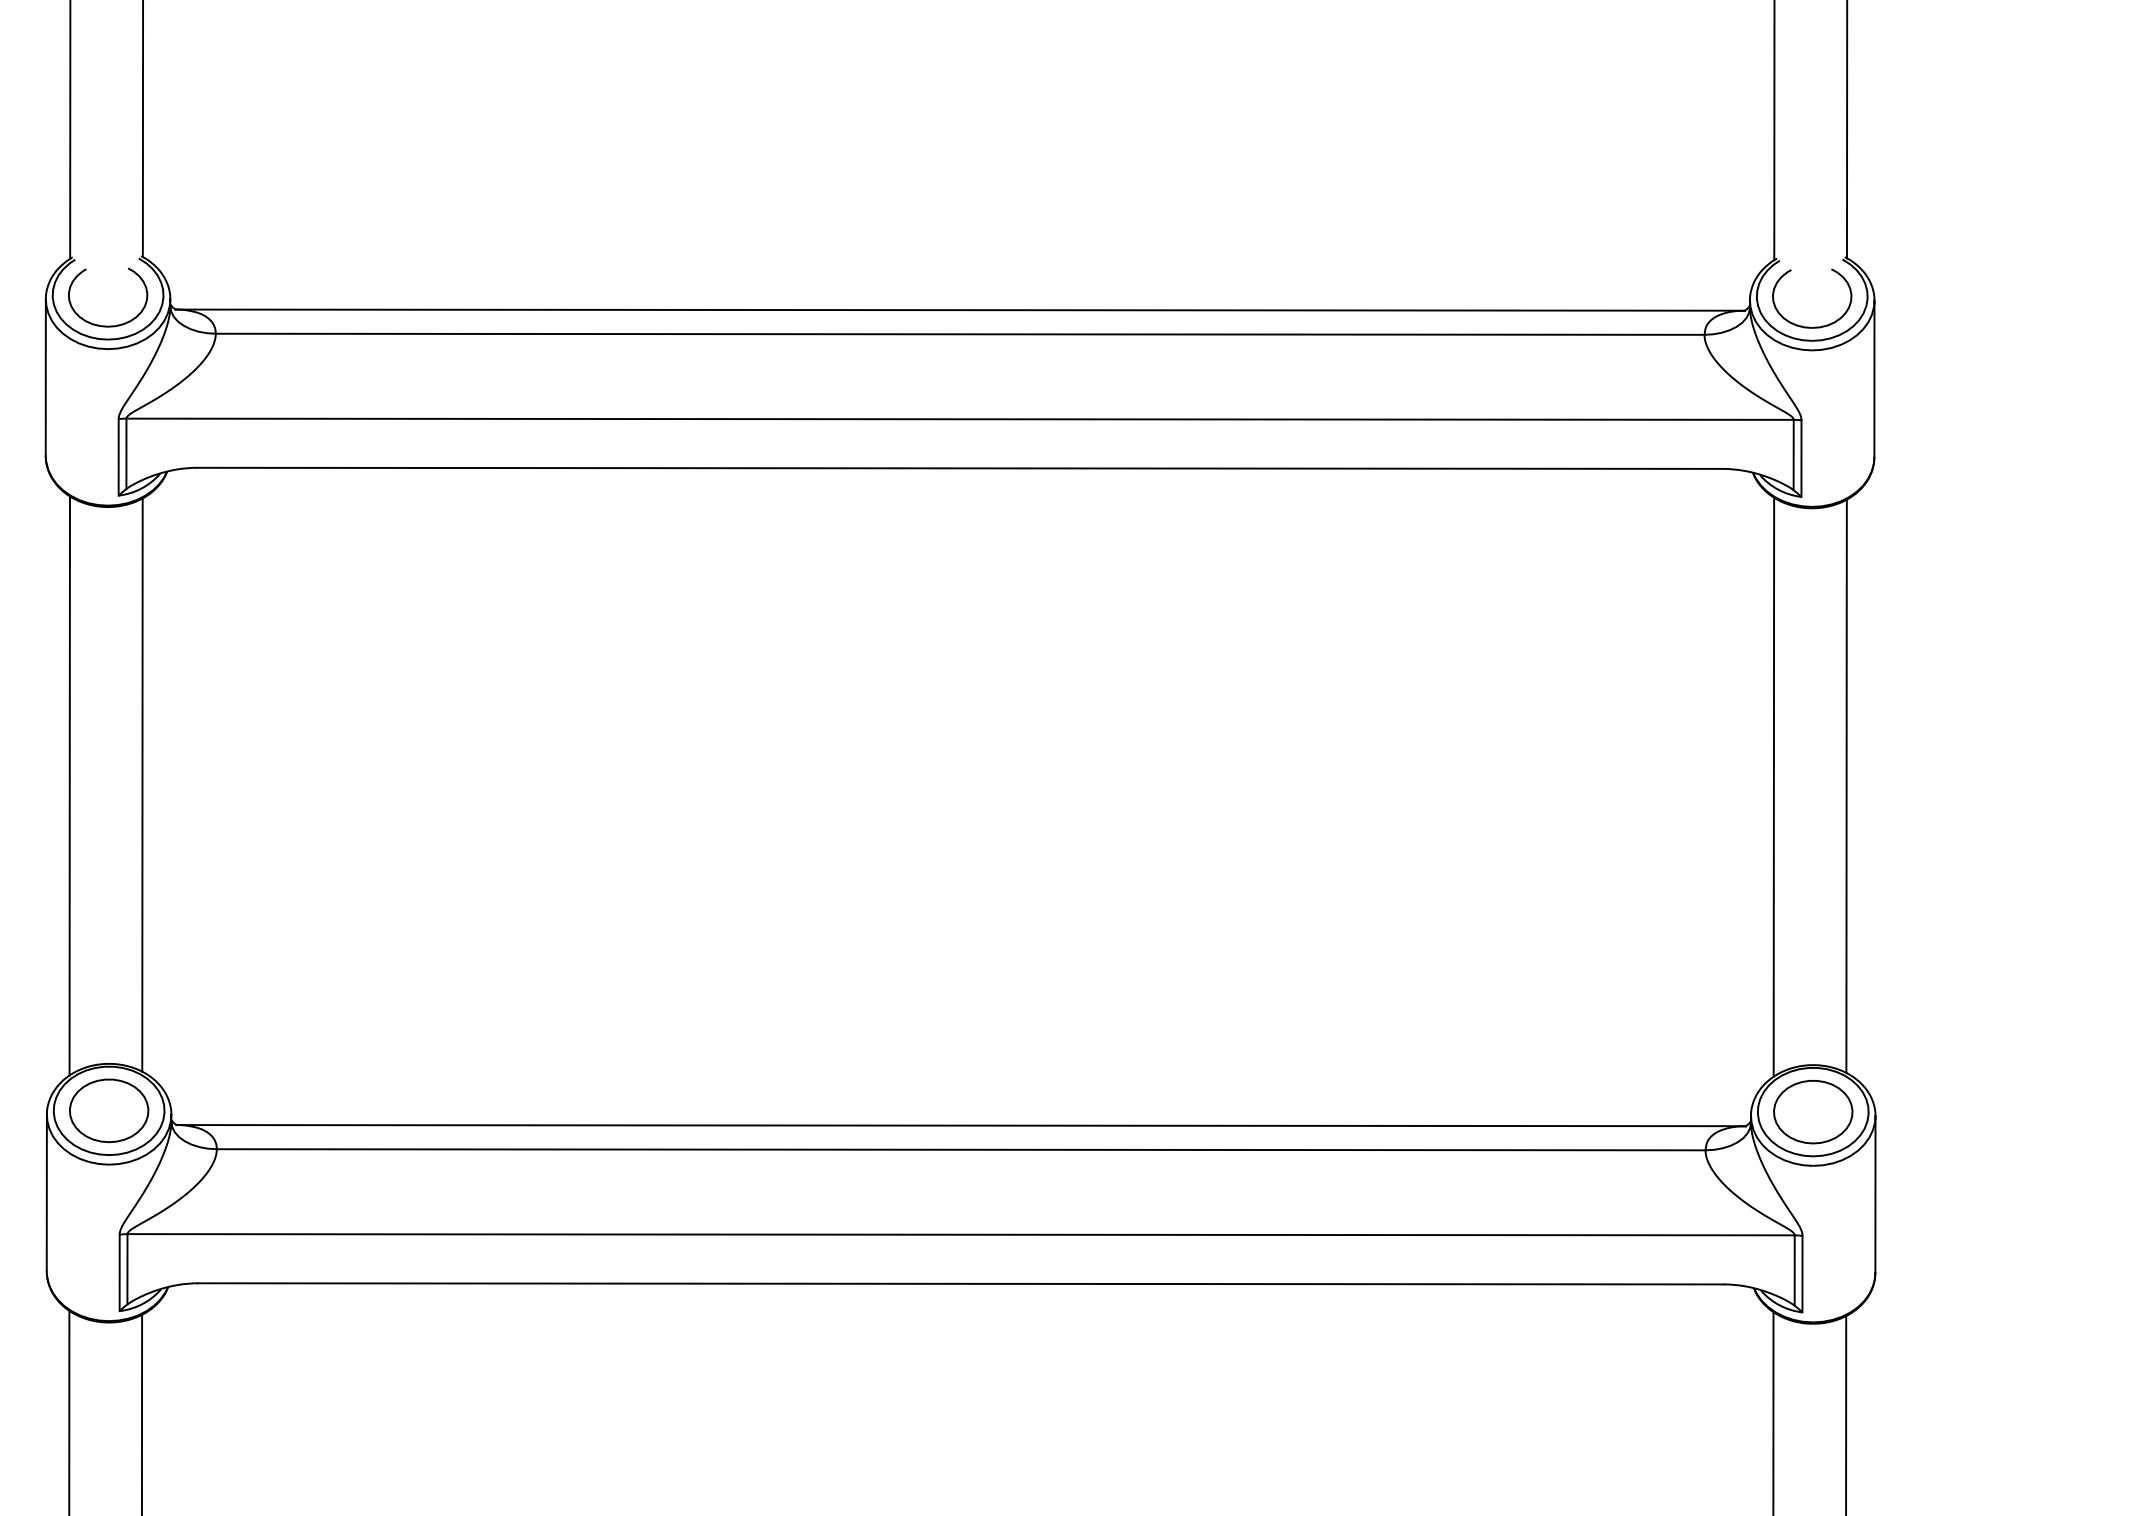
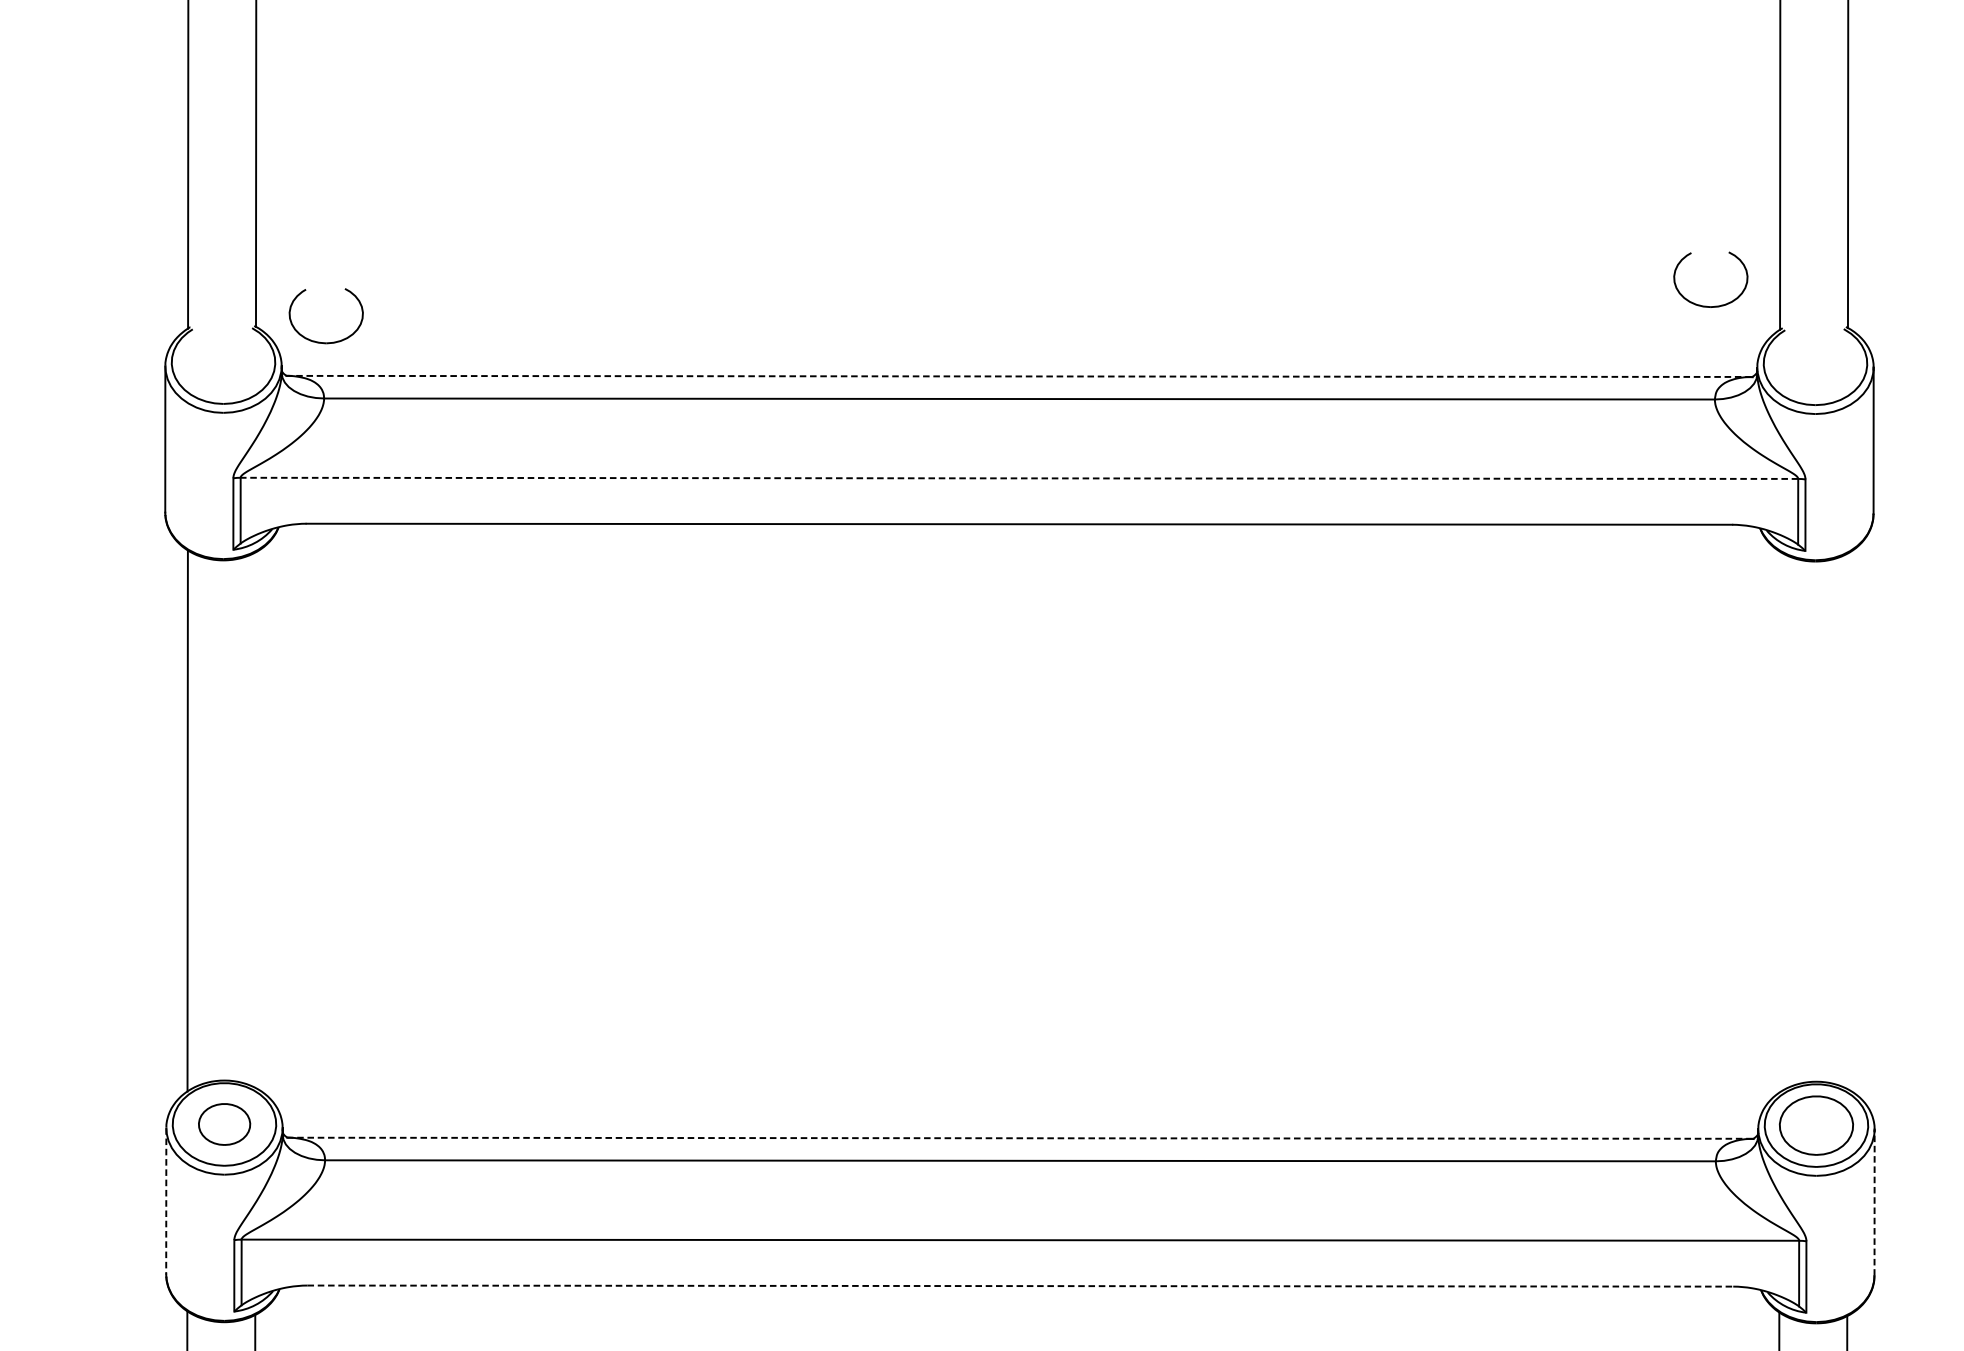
line: (959, 310) -> (1018, 376), solid -> dashed
part: (108, 325) -> (326, 342), moved
part: (1810, 326) -> (1709, 305), moved
line: (960, 419) -> (1019, 478), solid -> dashed
line: (142, 784) -> (255, 819), removed
line: (1773, 786) -> (1779, 821), removed
line: (1846, 786) -> (1847, 821), removed
part: (109, 1110) -> (224, 1124), size x0.7
line: (961, 1125) -> (1020, 1138), solid -> dashed
line: (46, 1193) -> (165, 1201), solid -> dashed
line: (1875, 1193) -> (1874, 1201), solid -> dashed
line: (961, 1283) -> (1020, 1285), solid -> dashed

